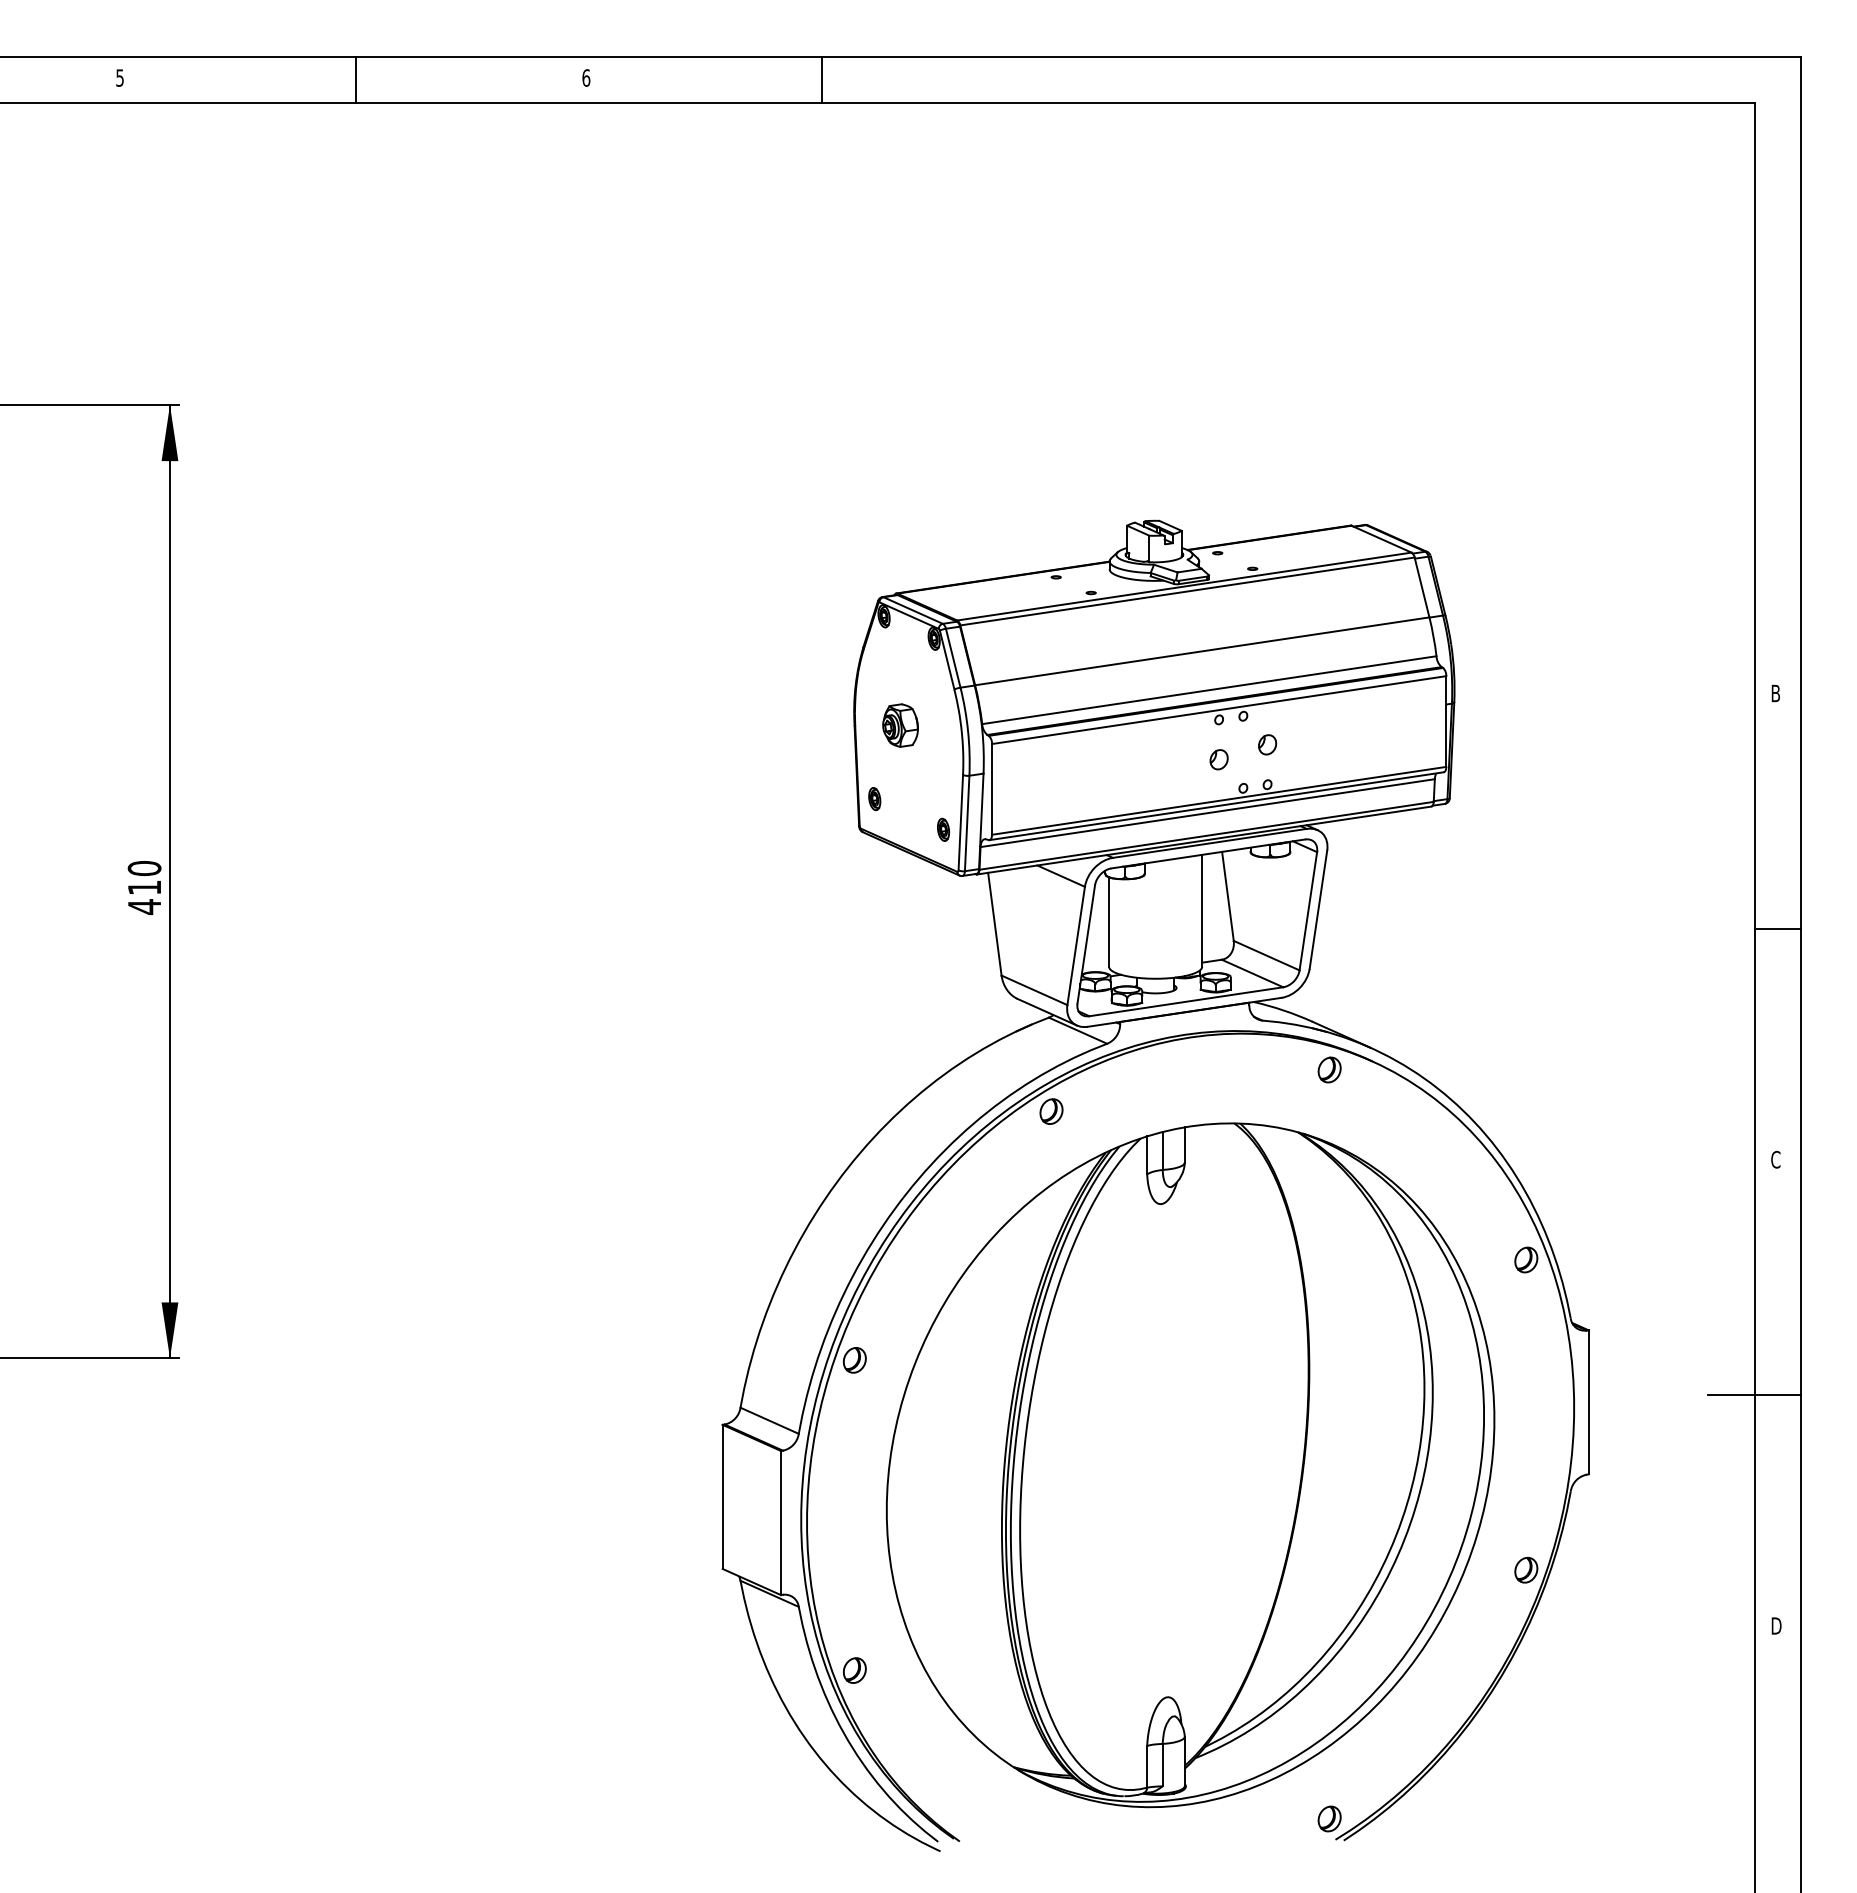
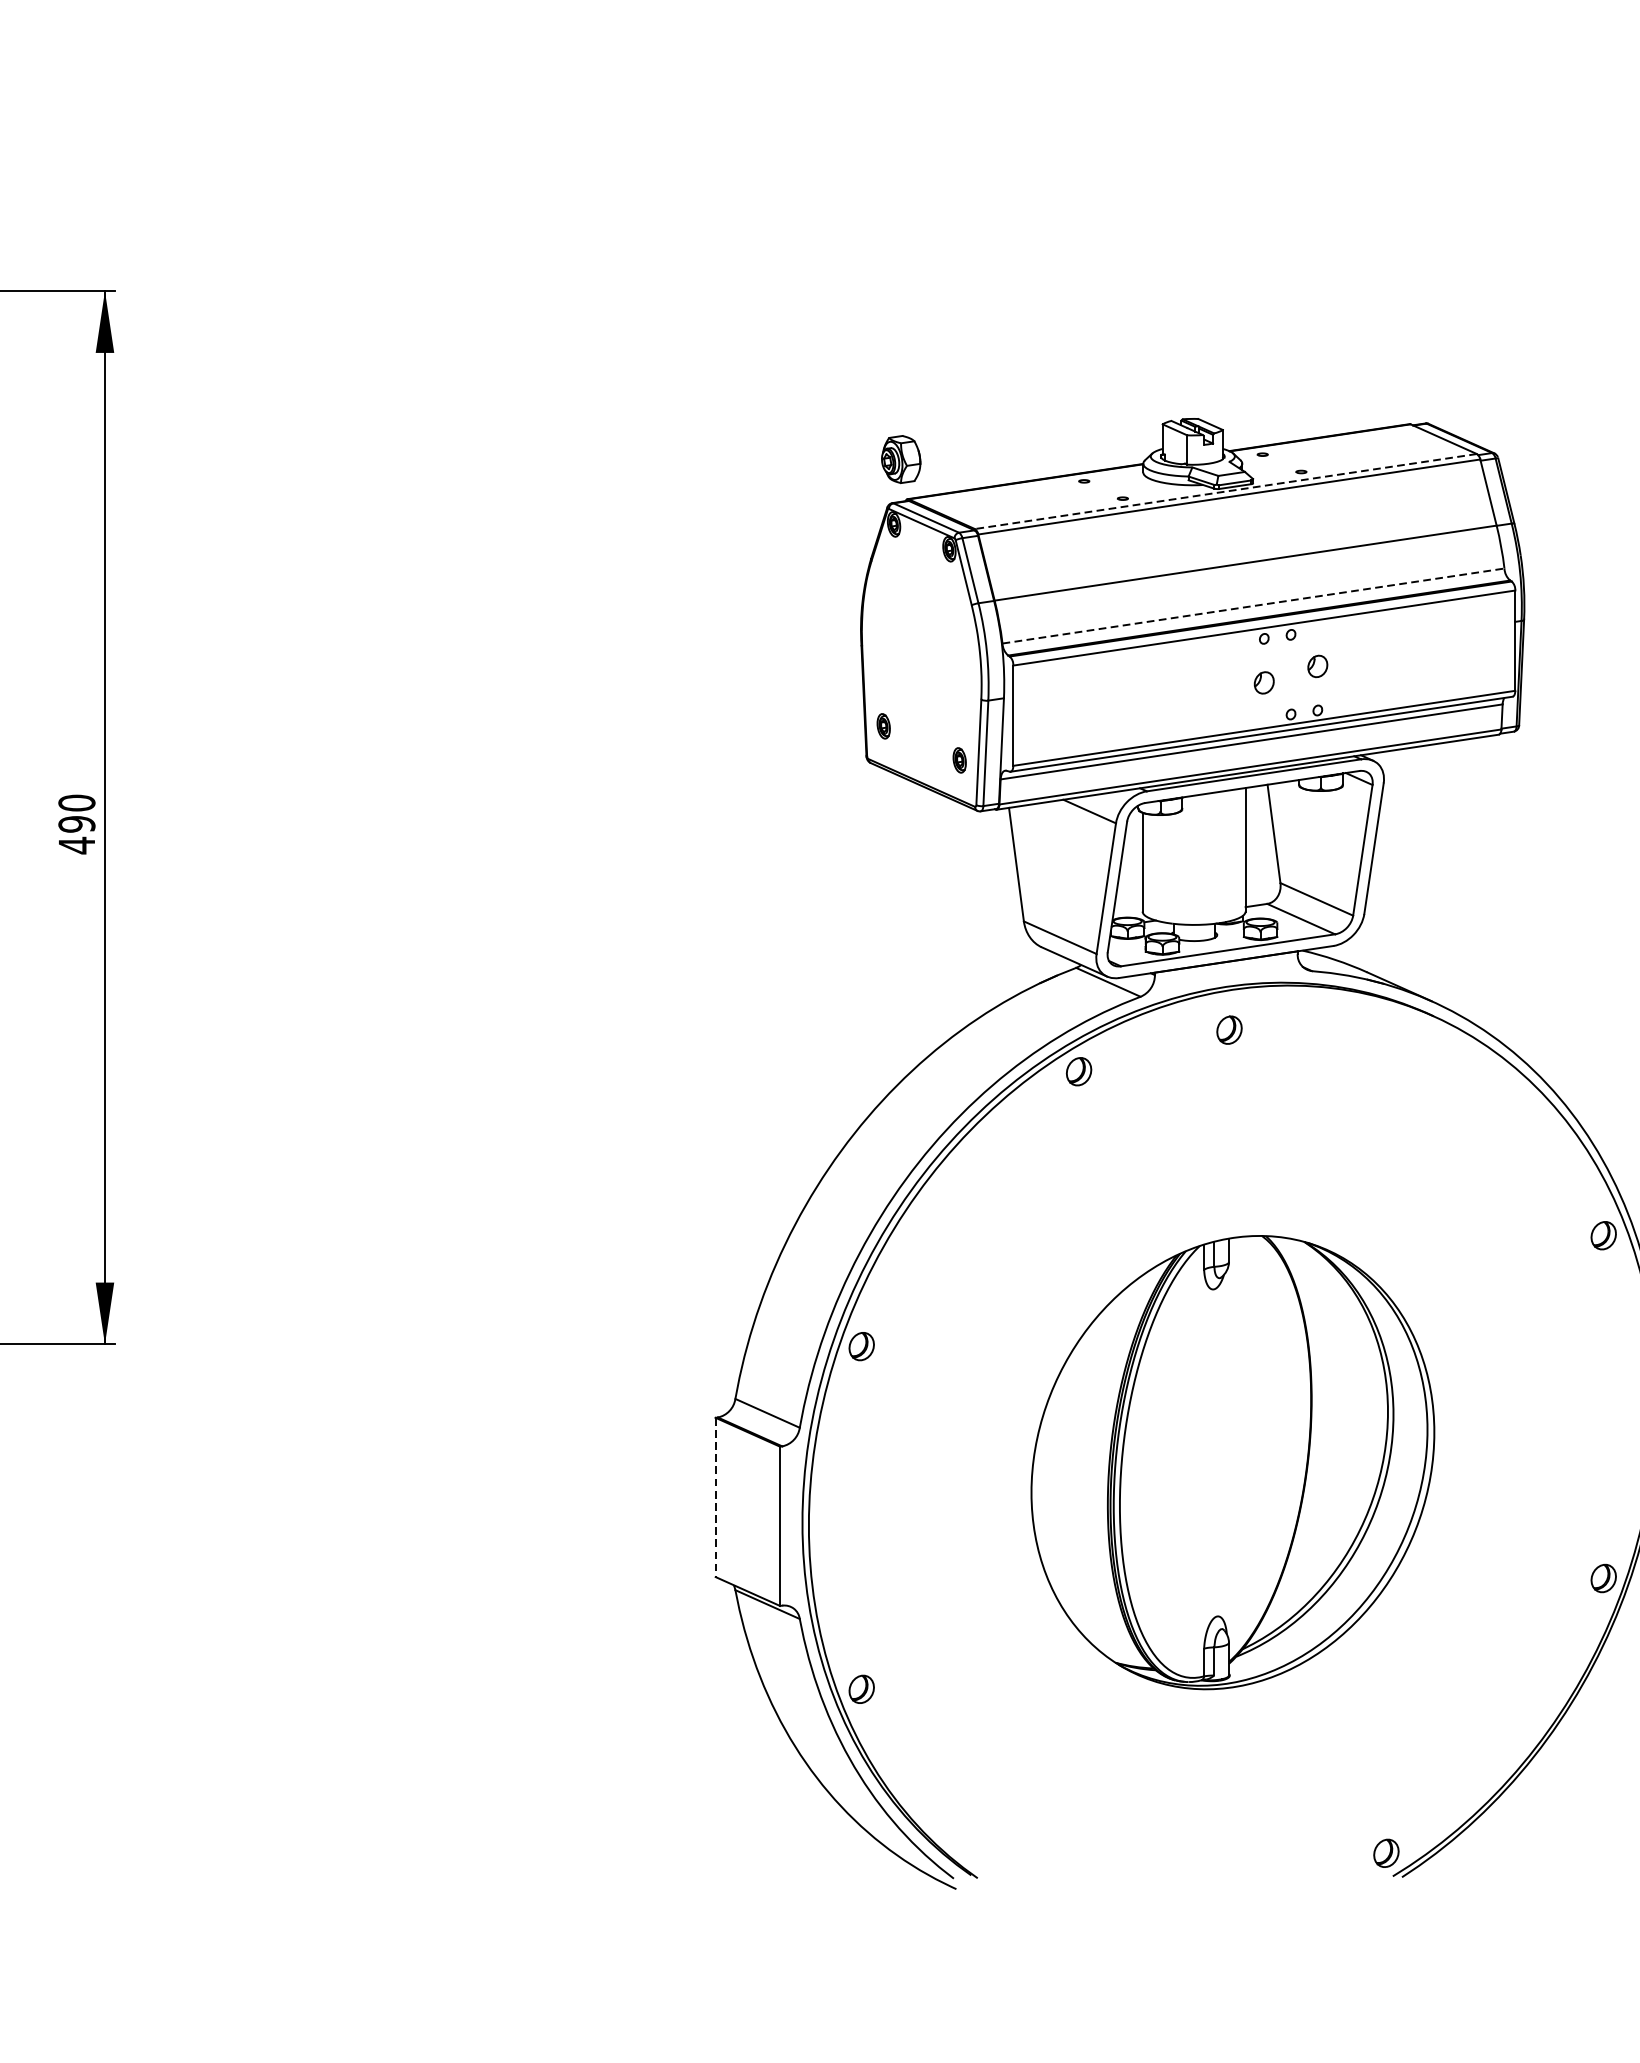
line: (1184, 586) -> (1226, 491), solid -> dashed
line: (1209, 690) -> (1253, 606), solid -> dashed
part: (900, 725) -> (901, 459), moved
text: (144, 887) -> (76, 824), 410 -> 490
part: (1329, 1069) -> (1229, 1029), moved
part: (1190, 1465) -> (1232, 1462), size x0.6
line: (722, 1497) -> (715, 1498), solid -> dashed

